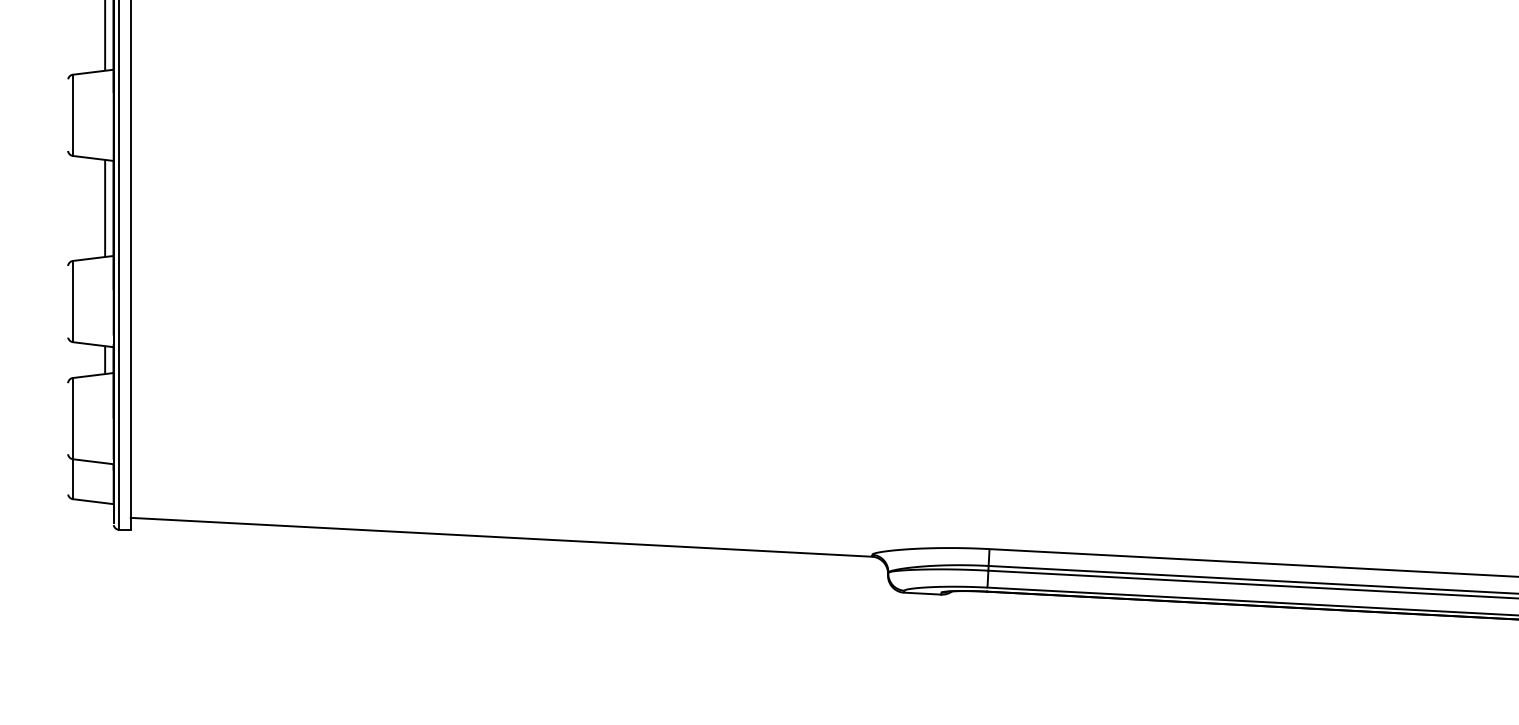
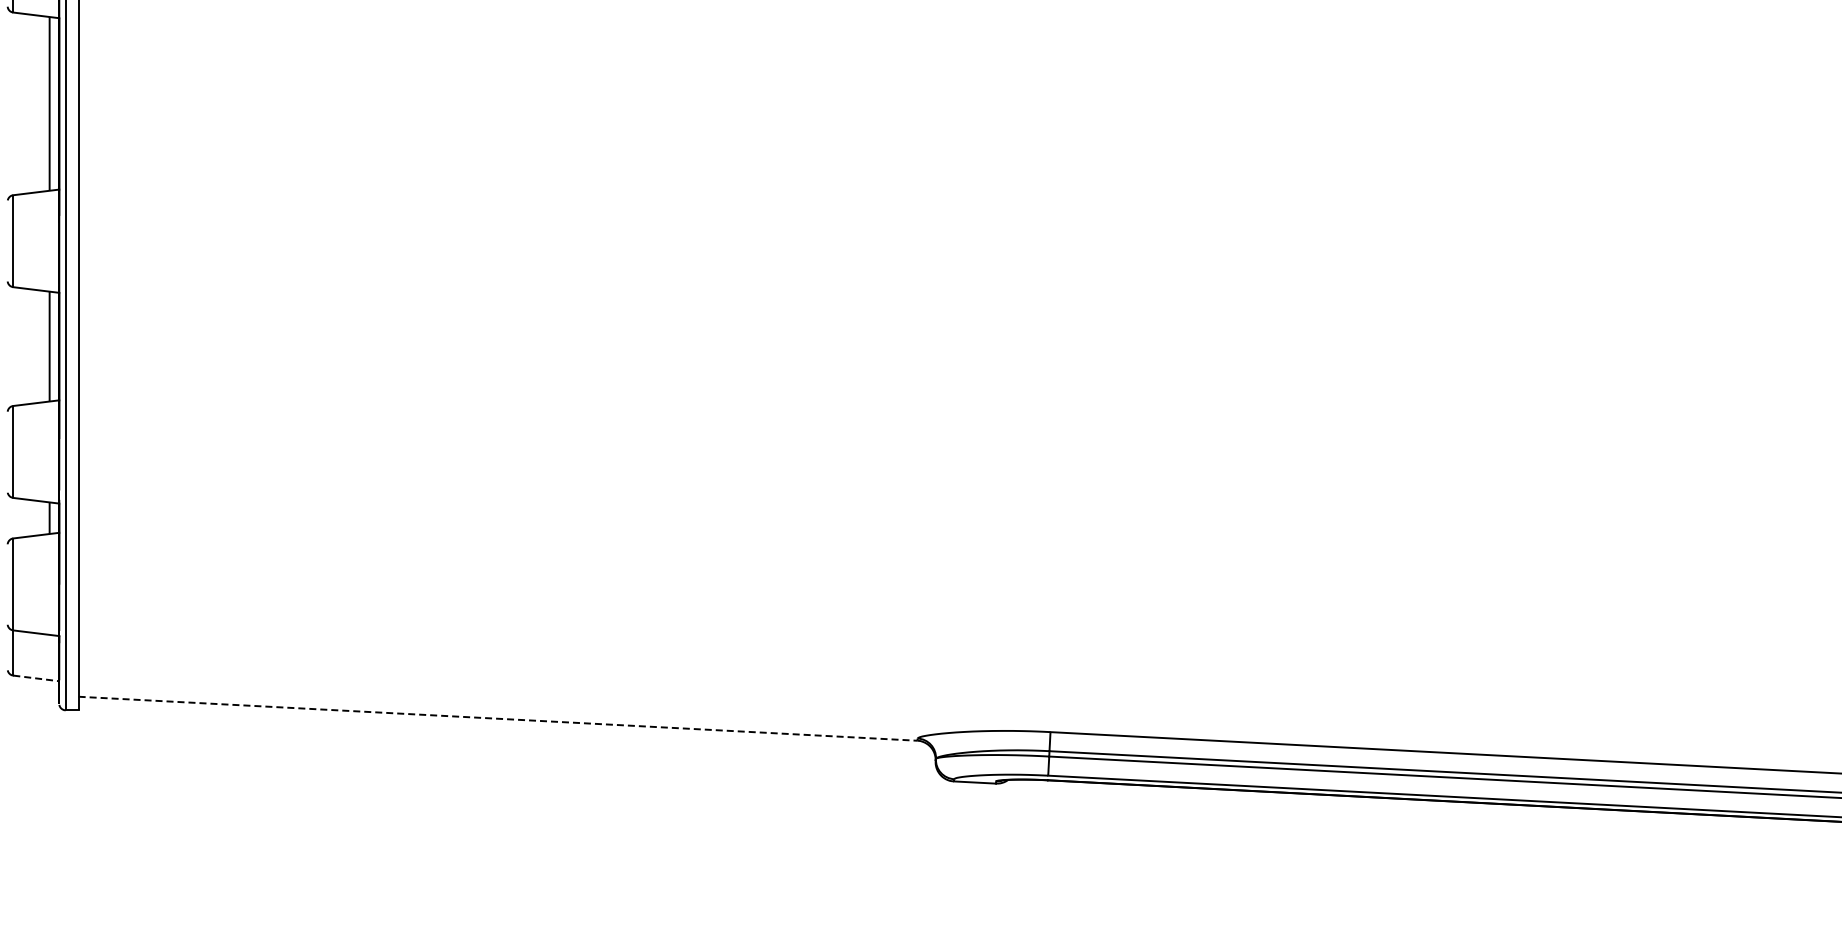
line: (93, 501) -> (36, 678), solid -> dashed
line: (501, 537) -> (498, 718), solid -> dashed

